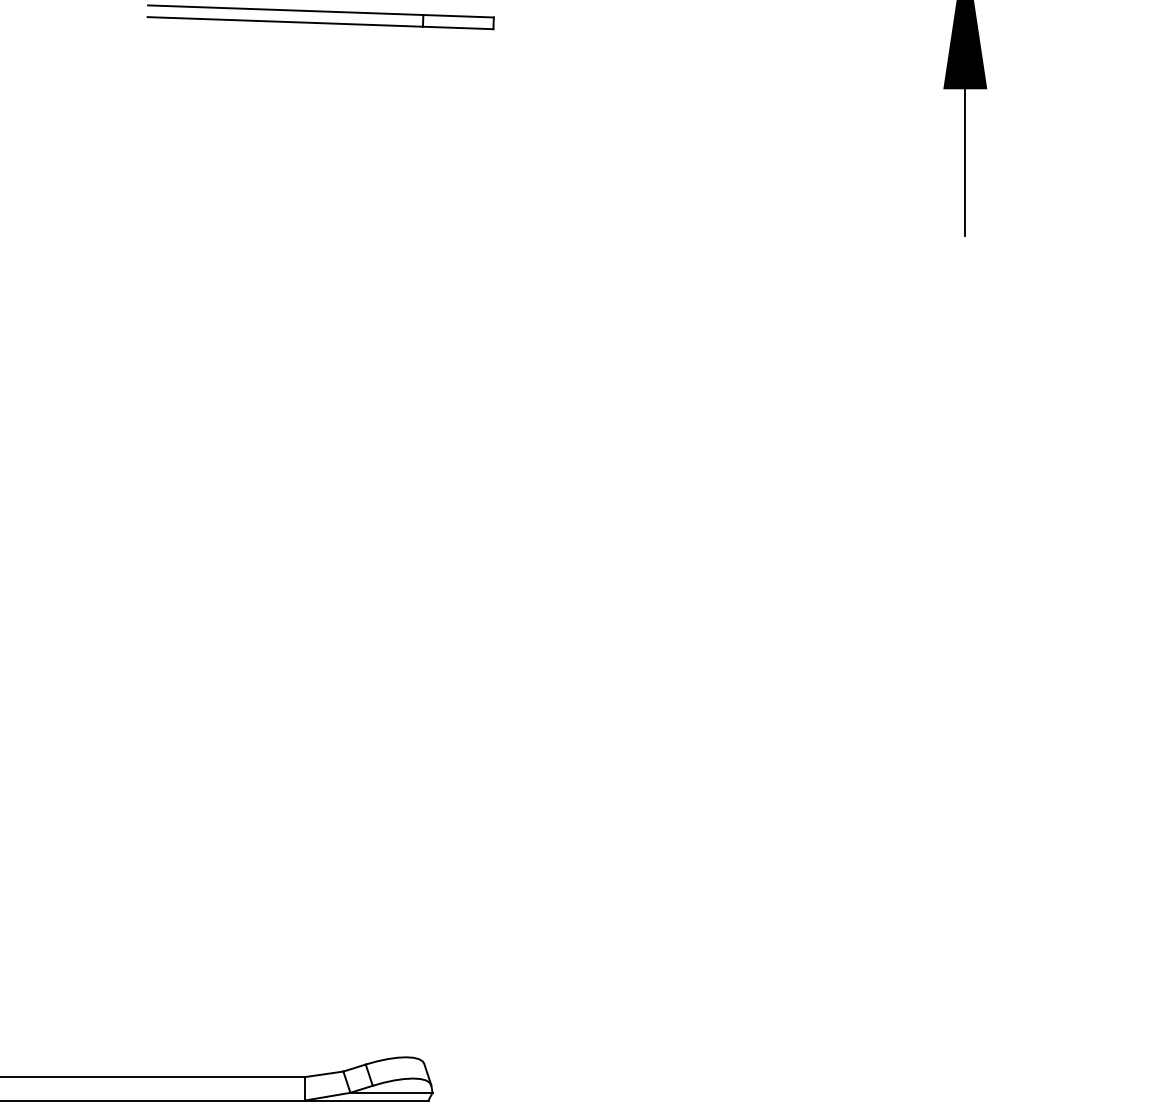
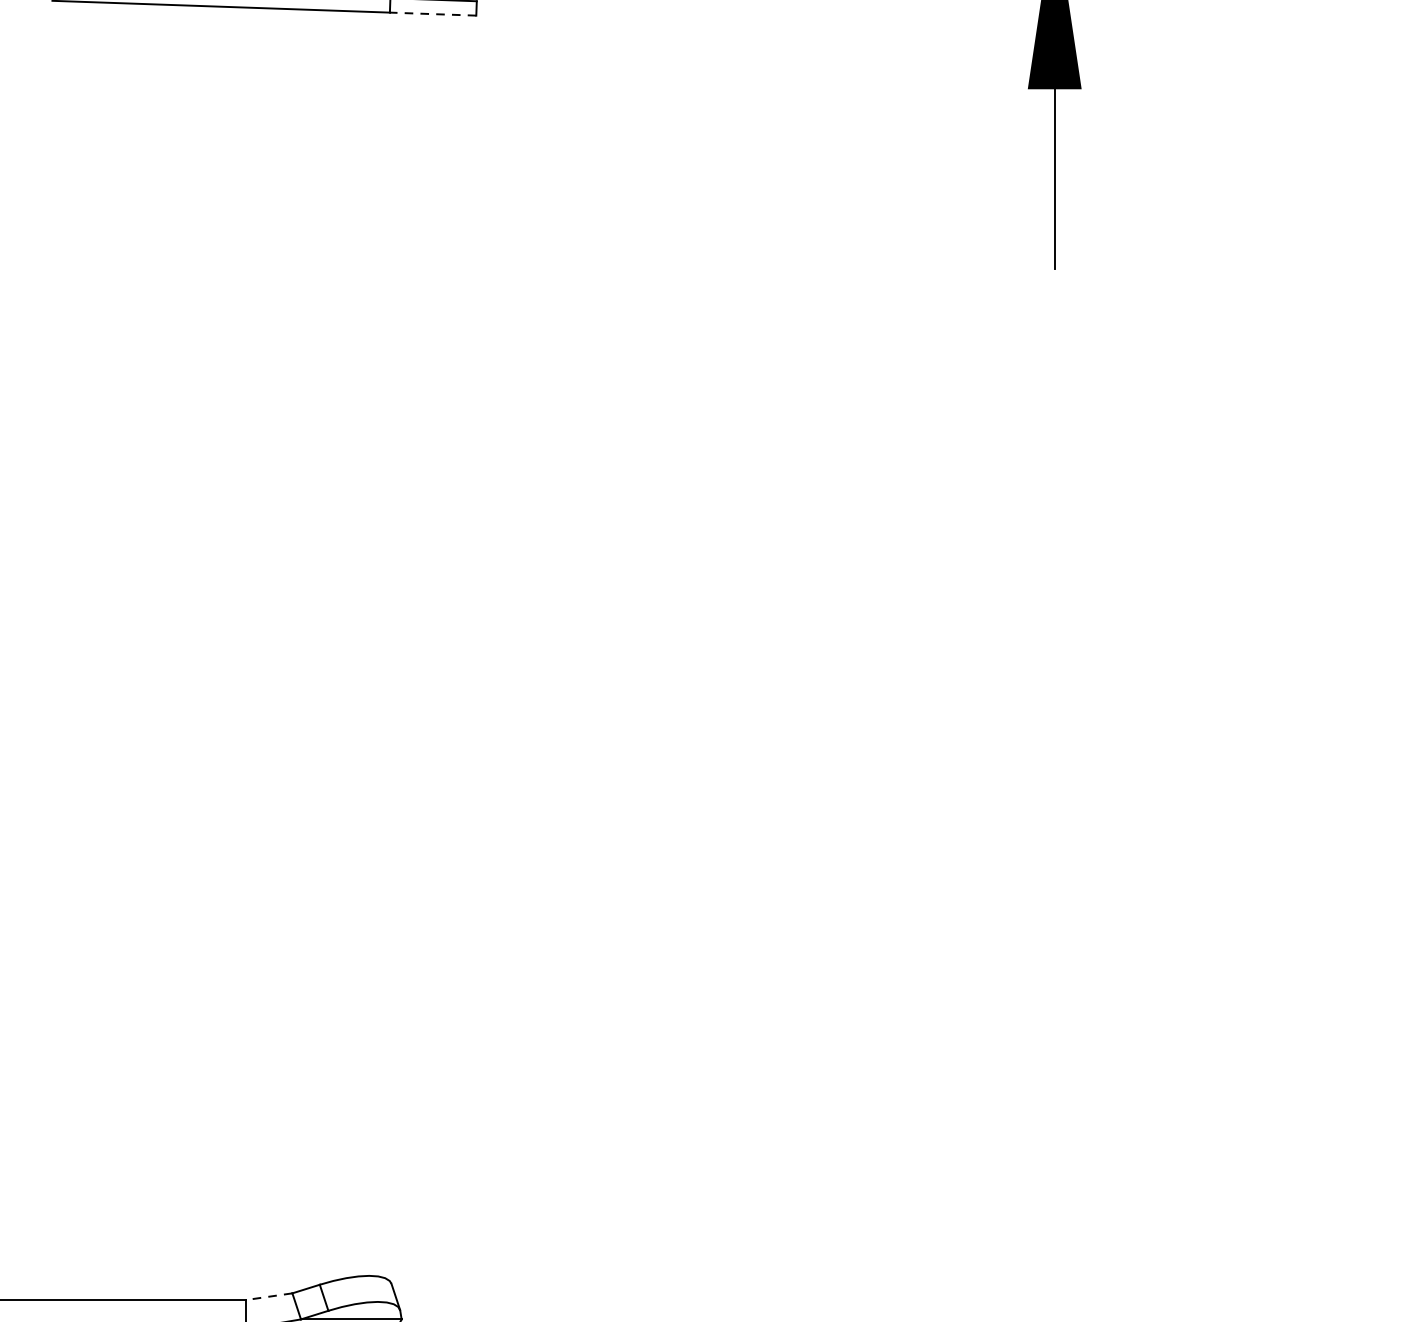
line: (457, 27) -> (432, 13), solid -> dashed
line: (323, 1074) -> (268, 1296), solid -> dashed

